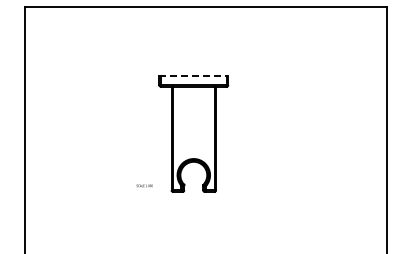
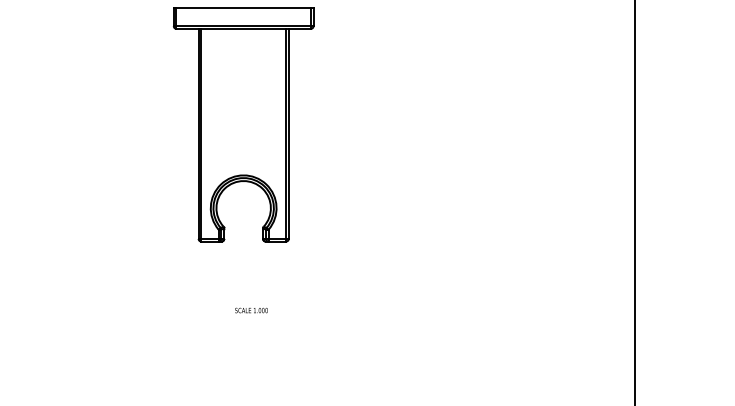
line: (193, 75) -> (243, 6), dashed -> solid
text: (144, 185) -> (251, 309), moved

